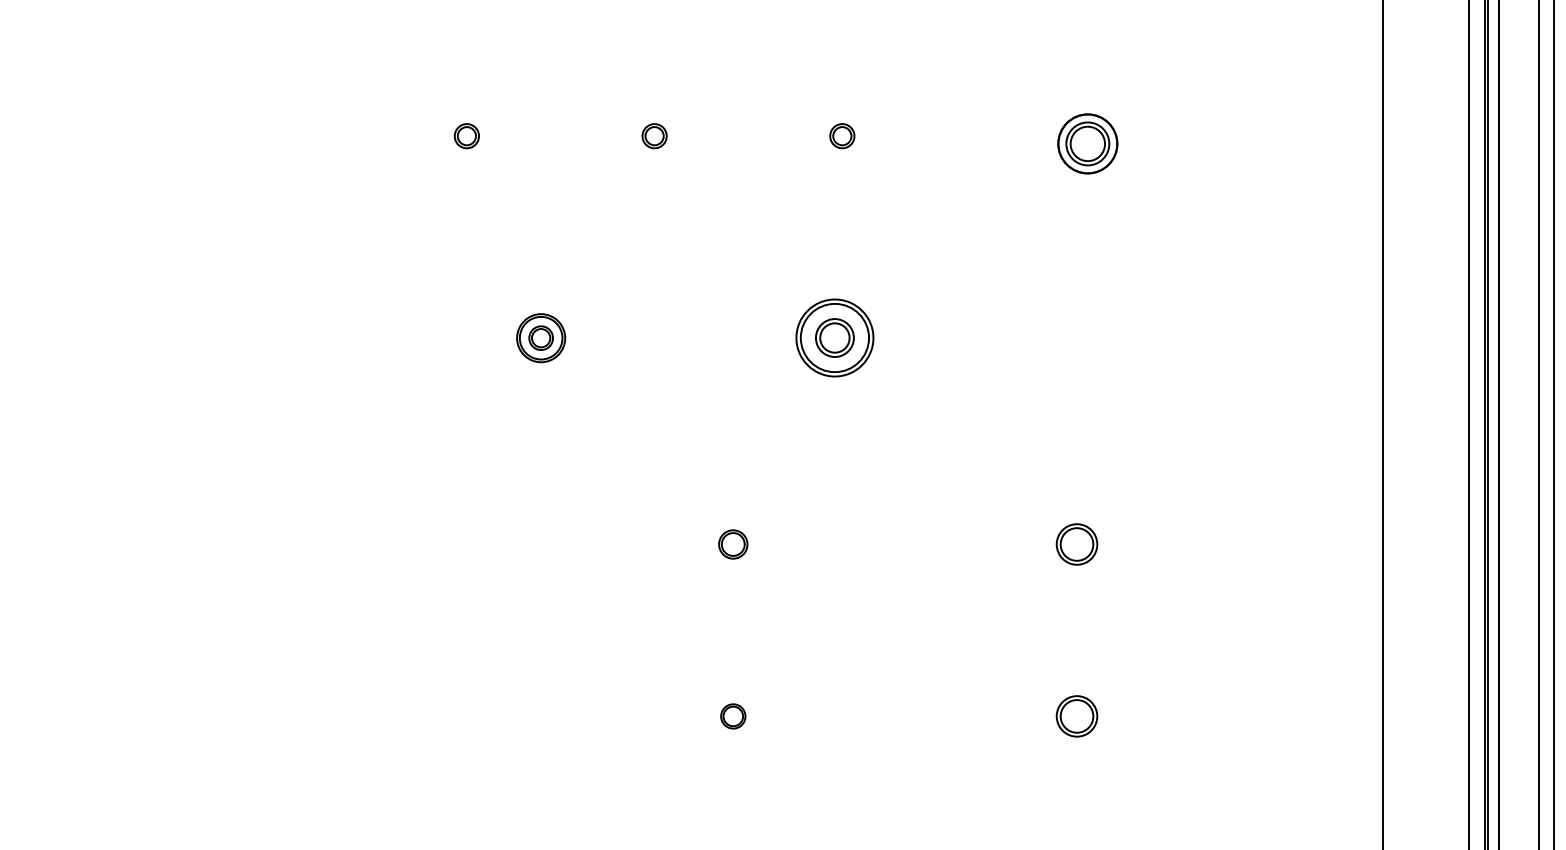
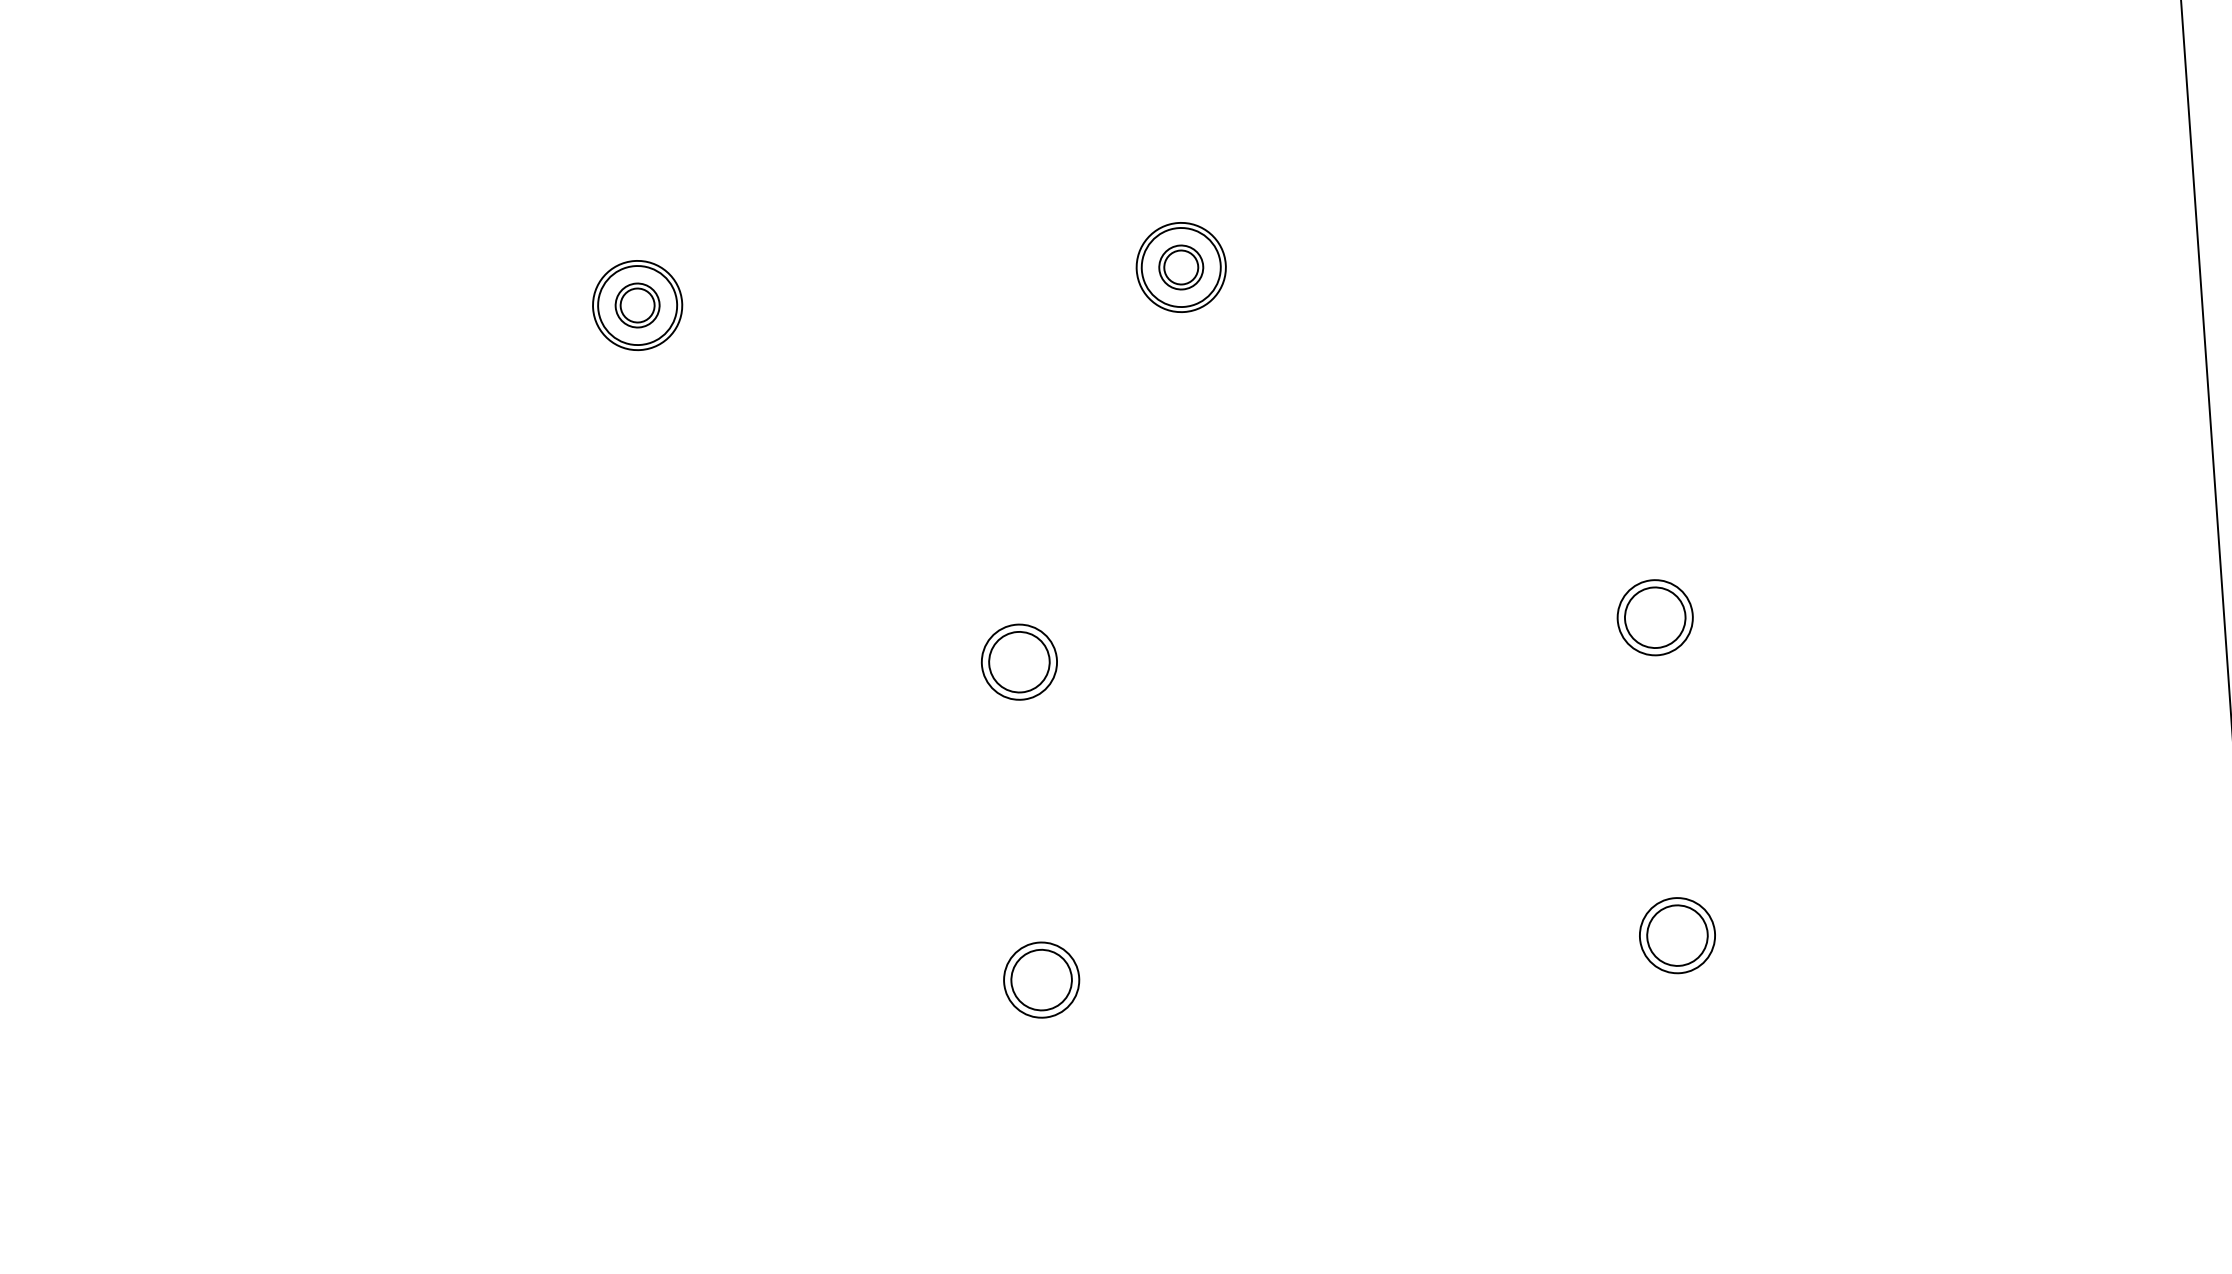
part: (835, 338) -> (1181, 268), size x0.62
part: (733, 544) -> (1019, 662), size x1.43
part: (733, 716) -> (1042, 980), size x1.67

